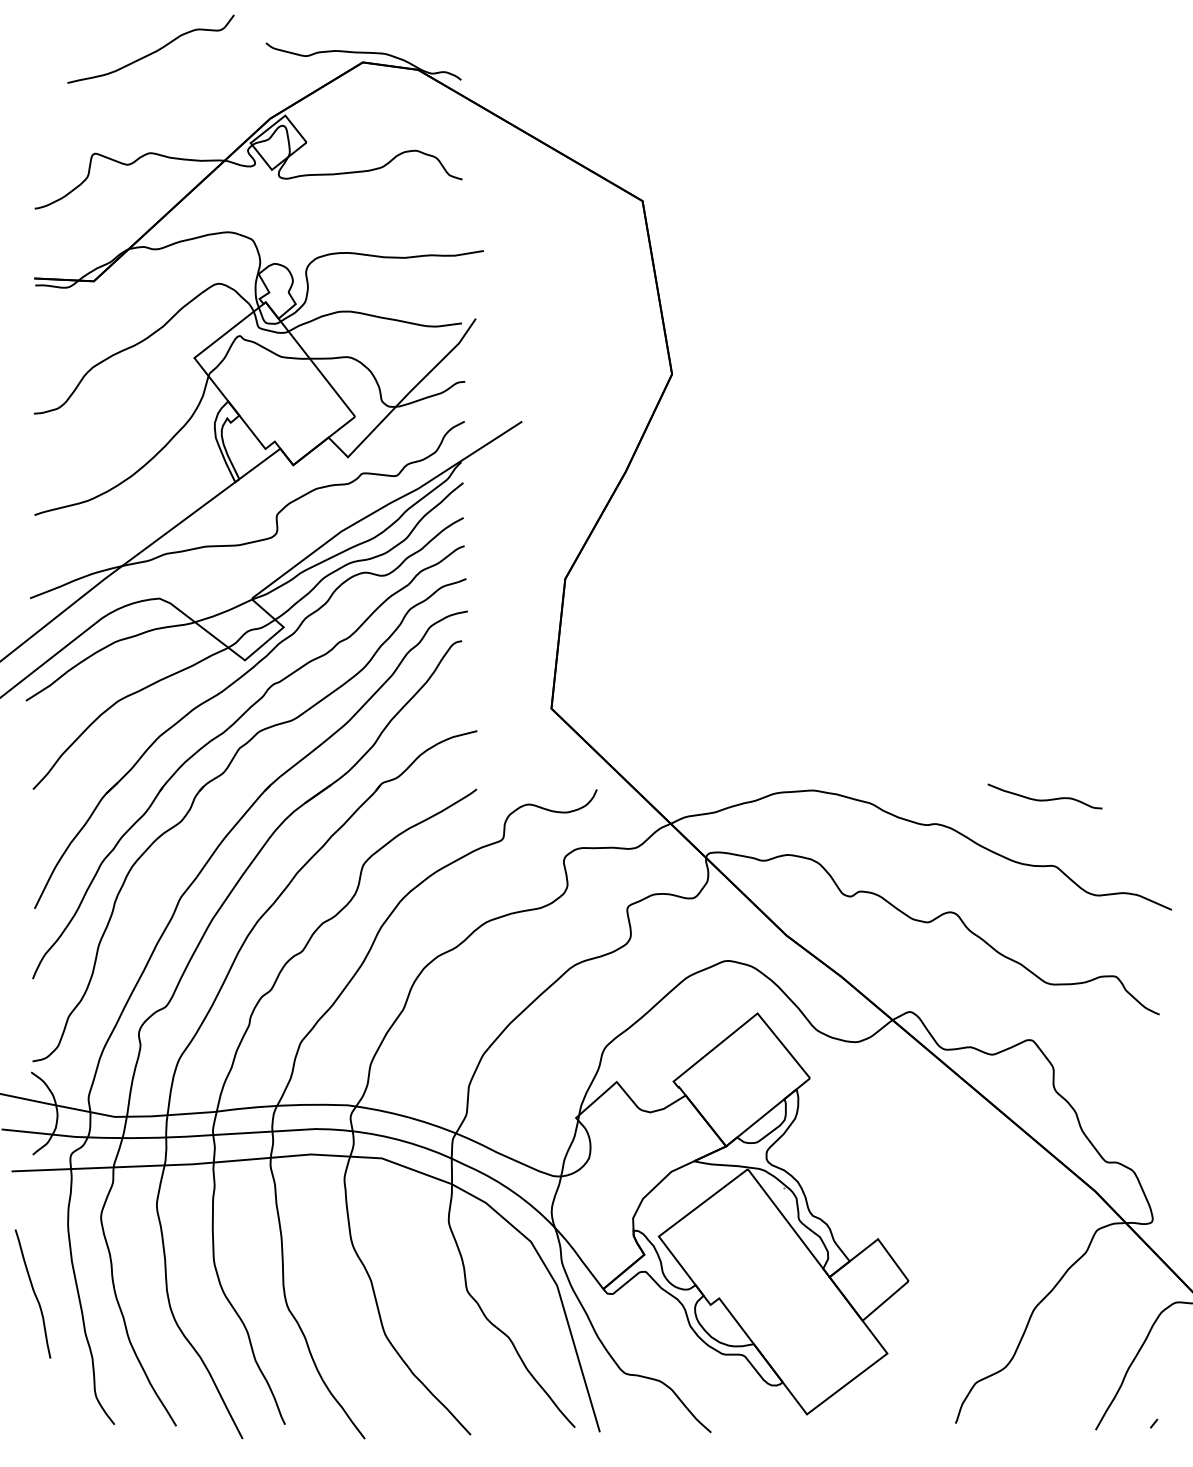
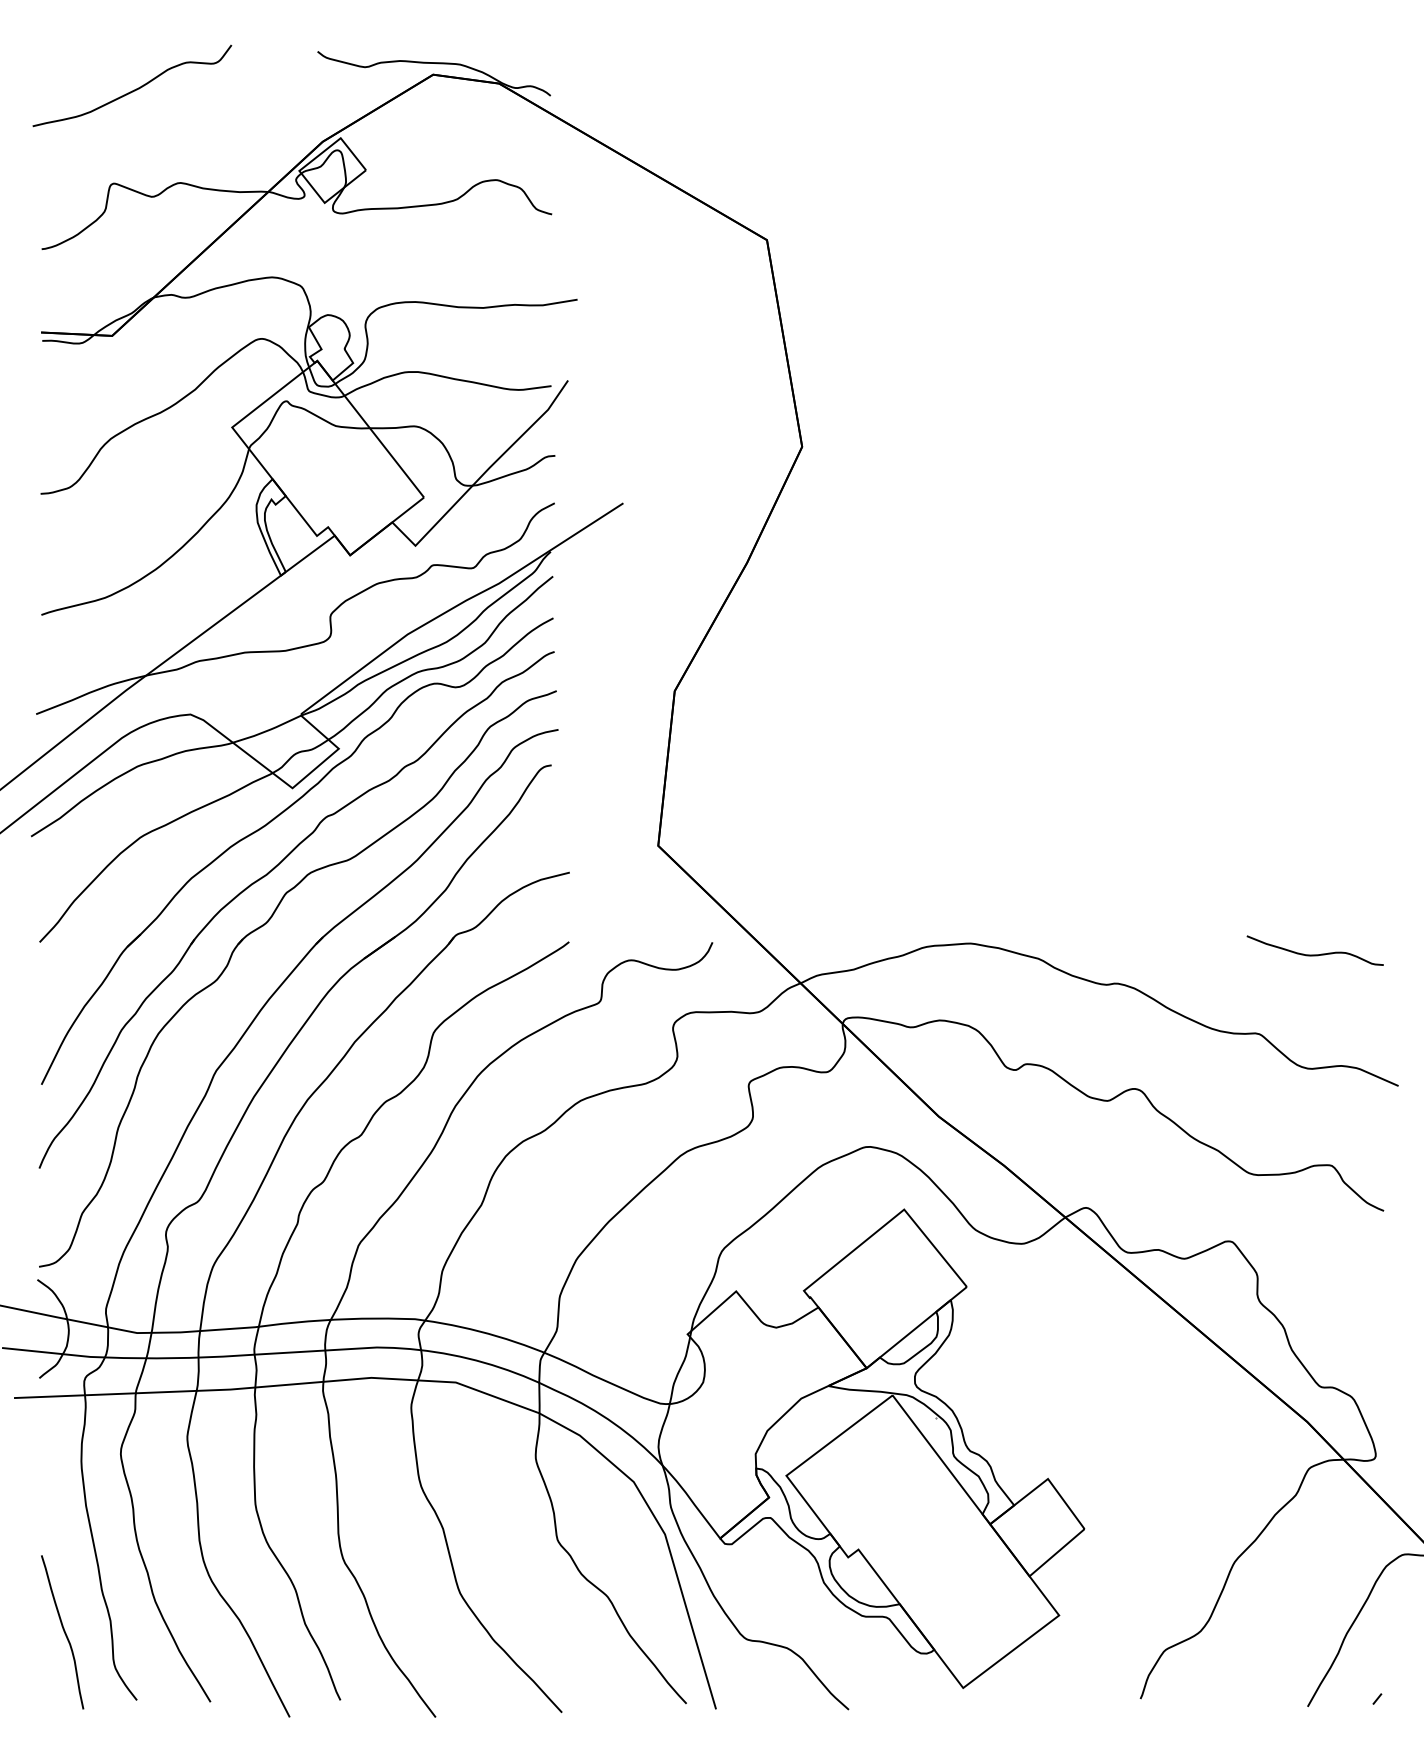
curve: (152, 52) -> (134, 89), moved
curve: (1044, 799) -> (1314, 954), moved
curve: (33, 1293) -> (63, 1631), moved

